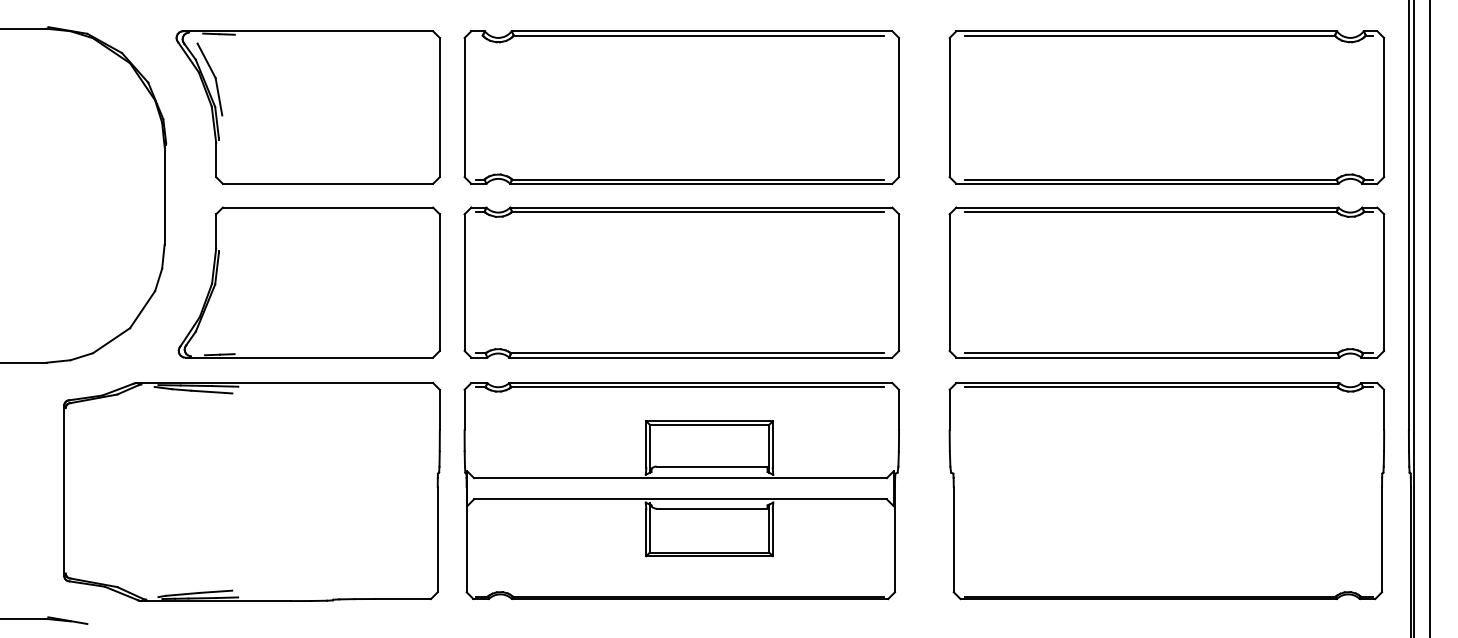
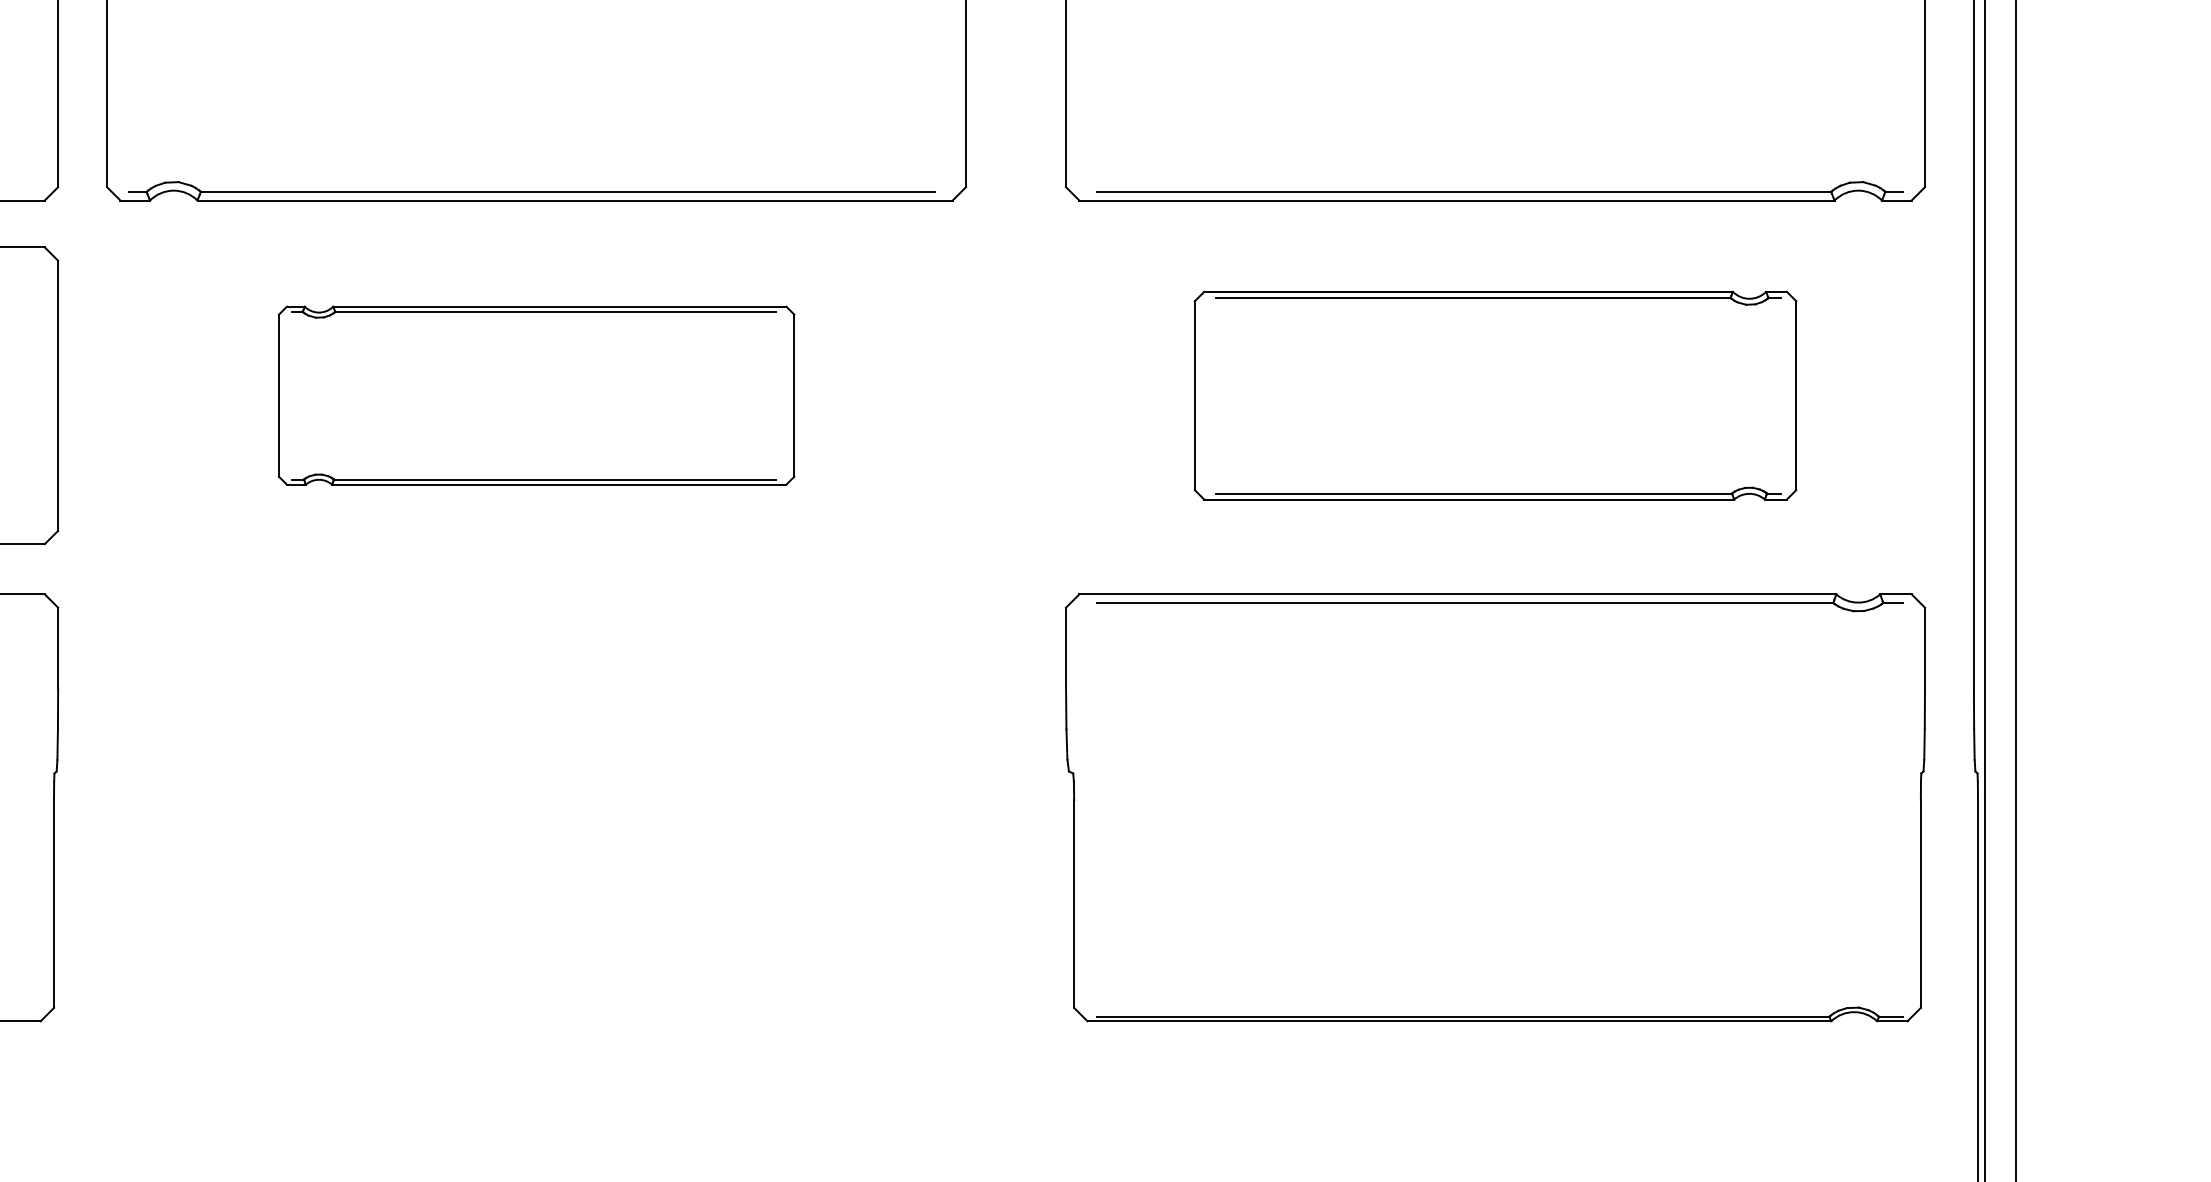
part: (681, 282) -> (535, 395), size x0.6
part: (1166, 282) -> (1494, 395), size x0.7
part: (681, 491) -> (535, 808), removed

